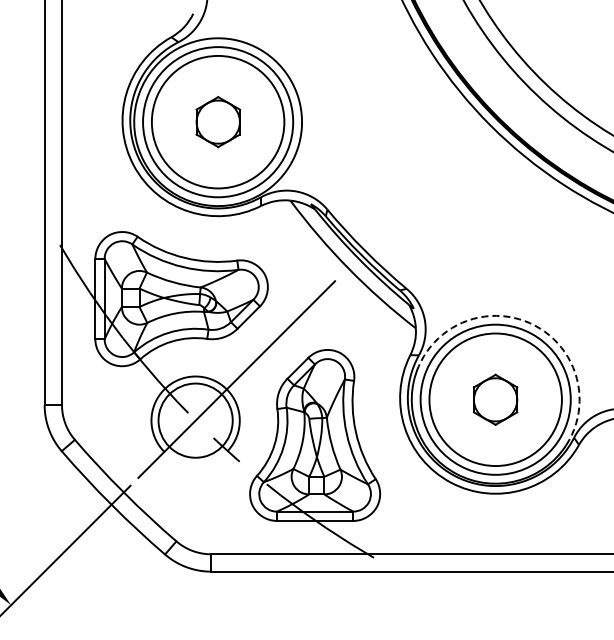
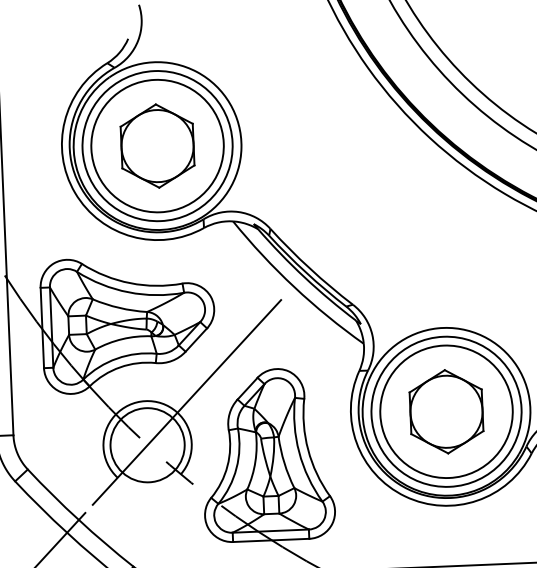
part: (218, 121) -> (157, 145), size x1.67
arc: (535, 325) -> (483, 335), dashed -> solid
part: (495, 399) -> (446, 411), size x1.67

